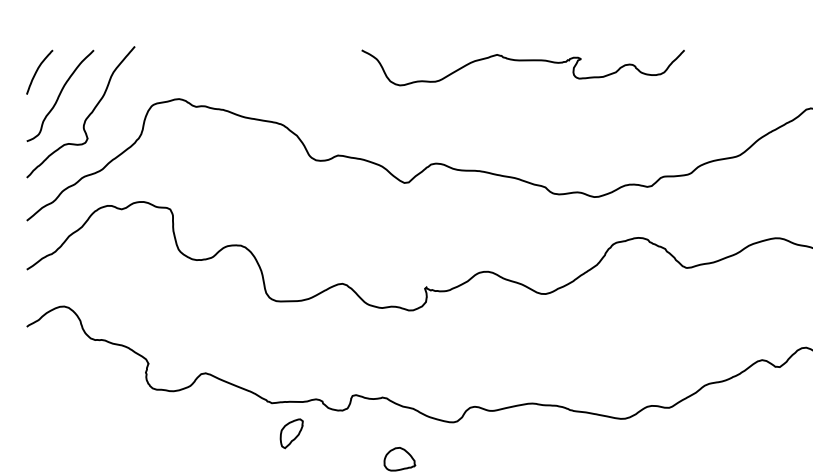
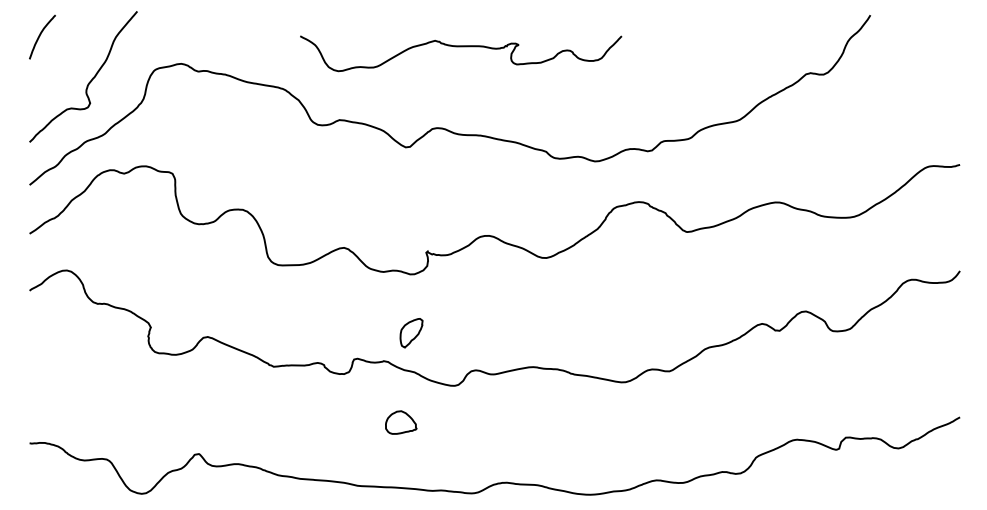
curve: (523, 61) -> (461, 47), moved
curve: (59, 95) -> (62, 60), removed
part: (291, 434) -> (411, 333), moved

